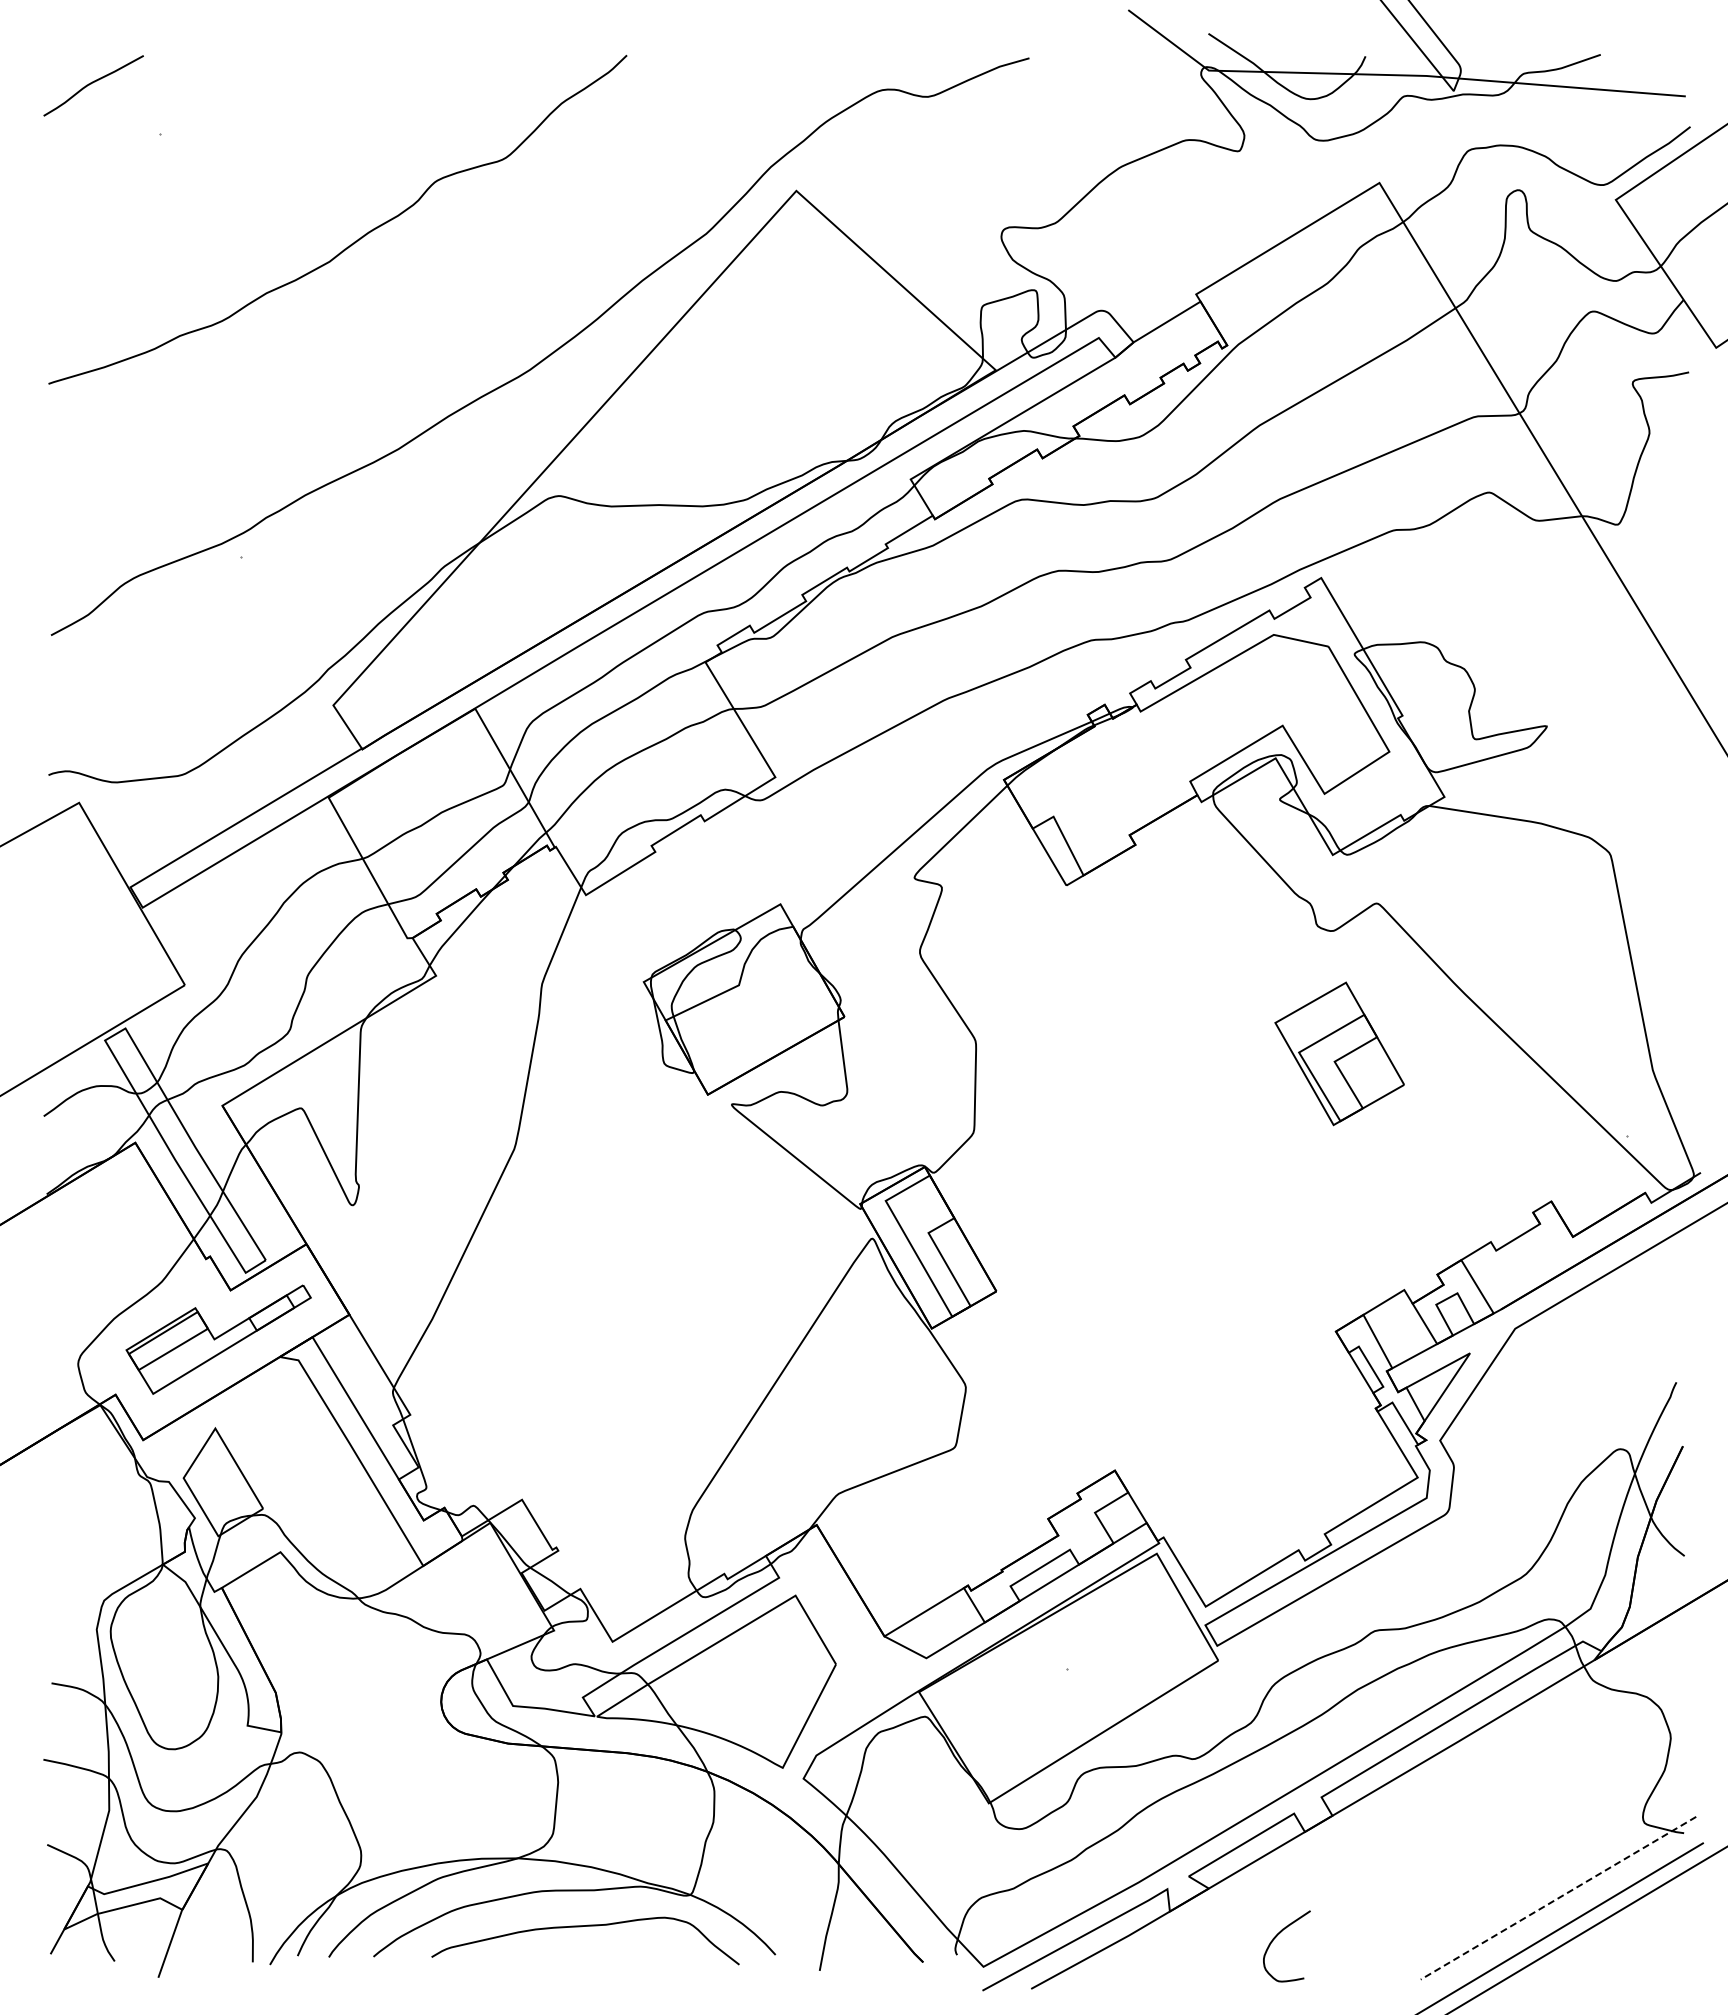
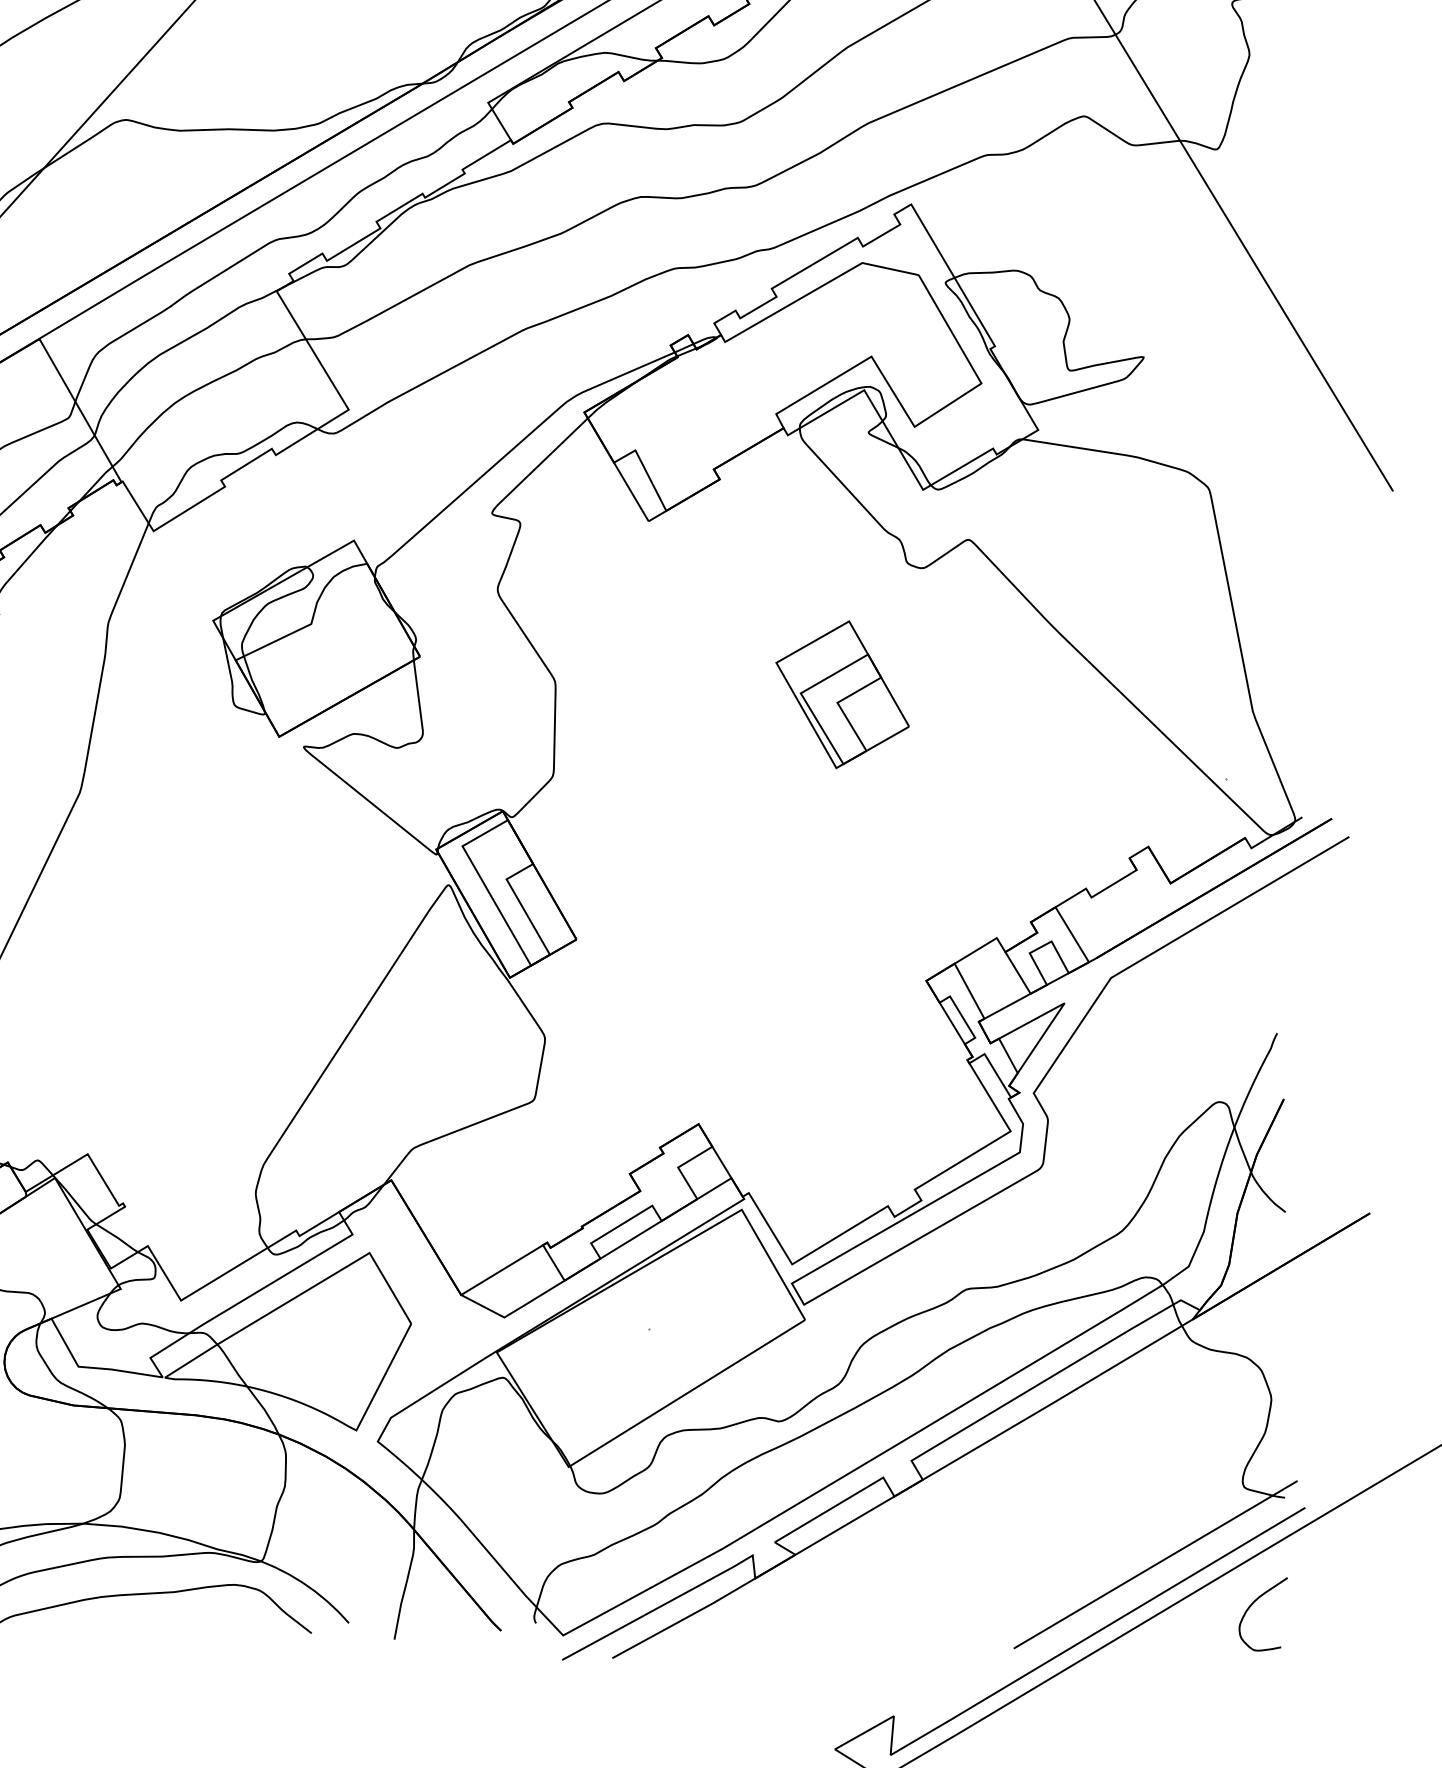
part: (1339, 1053) -> (842, 694), moved
line: (1558, 1898) -> (1155, 1565), dashed -> solid
curve: (1277, 1936) -> (1253, 1604), moved

